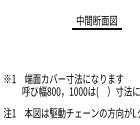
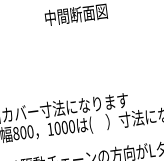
line: (97, 28) -> (78, 26), removed

